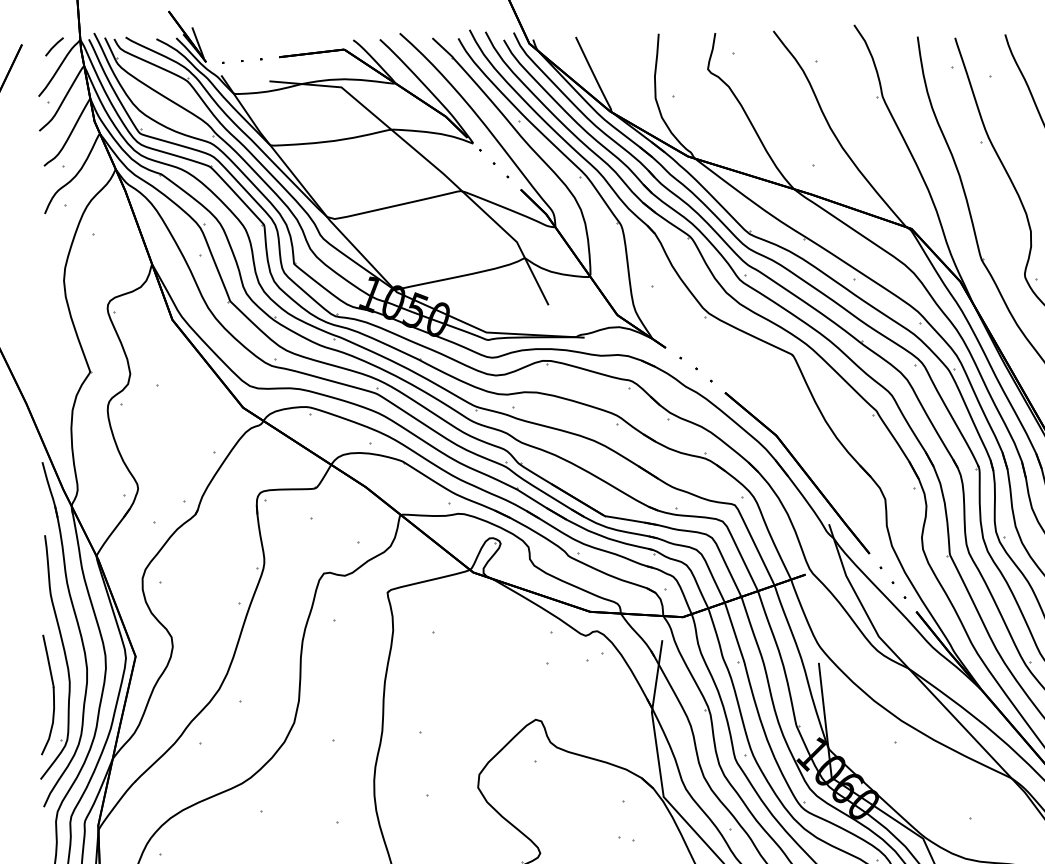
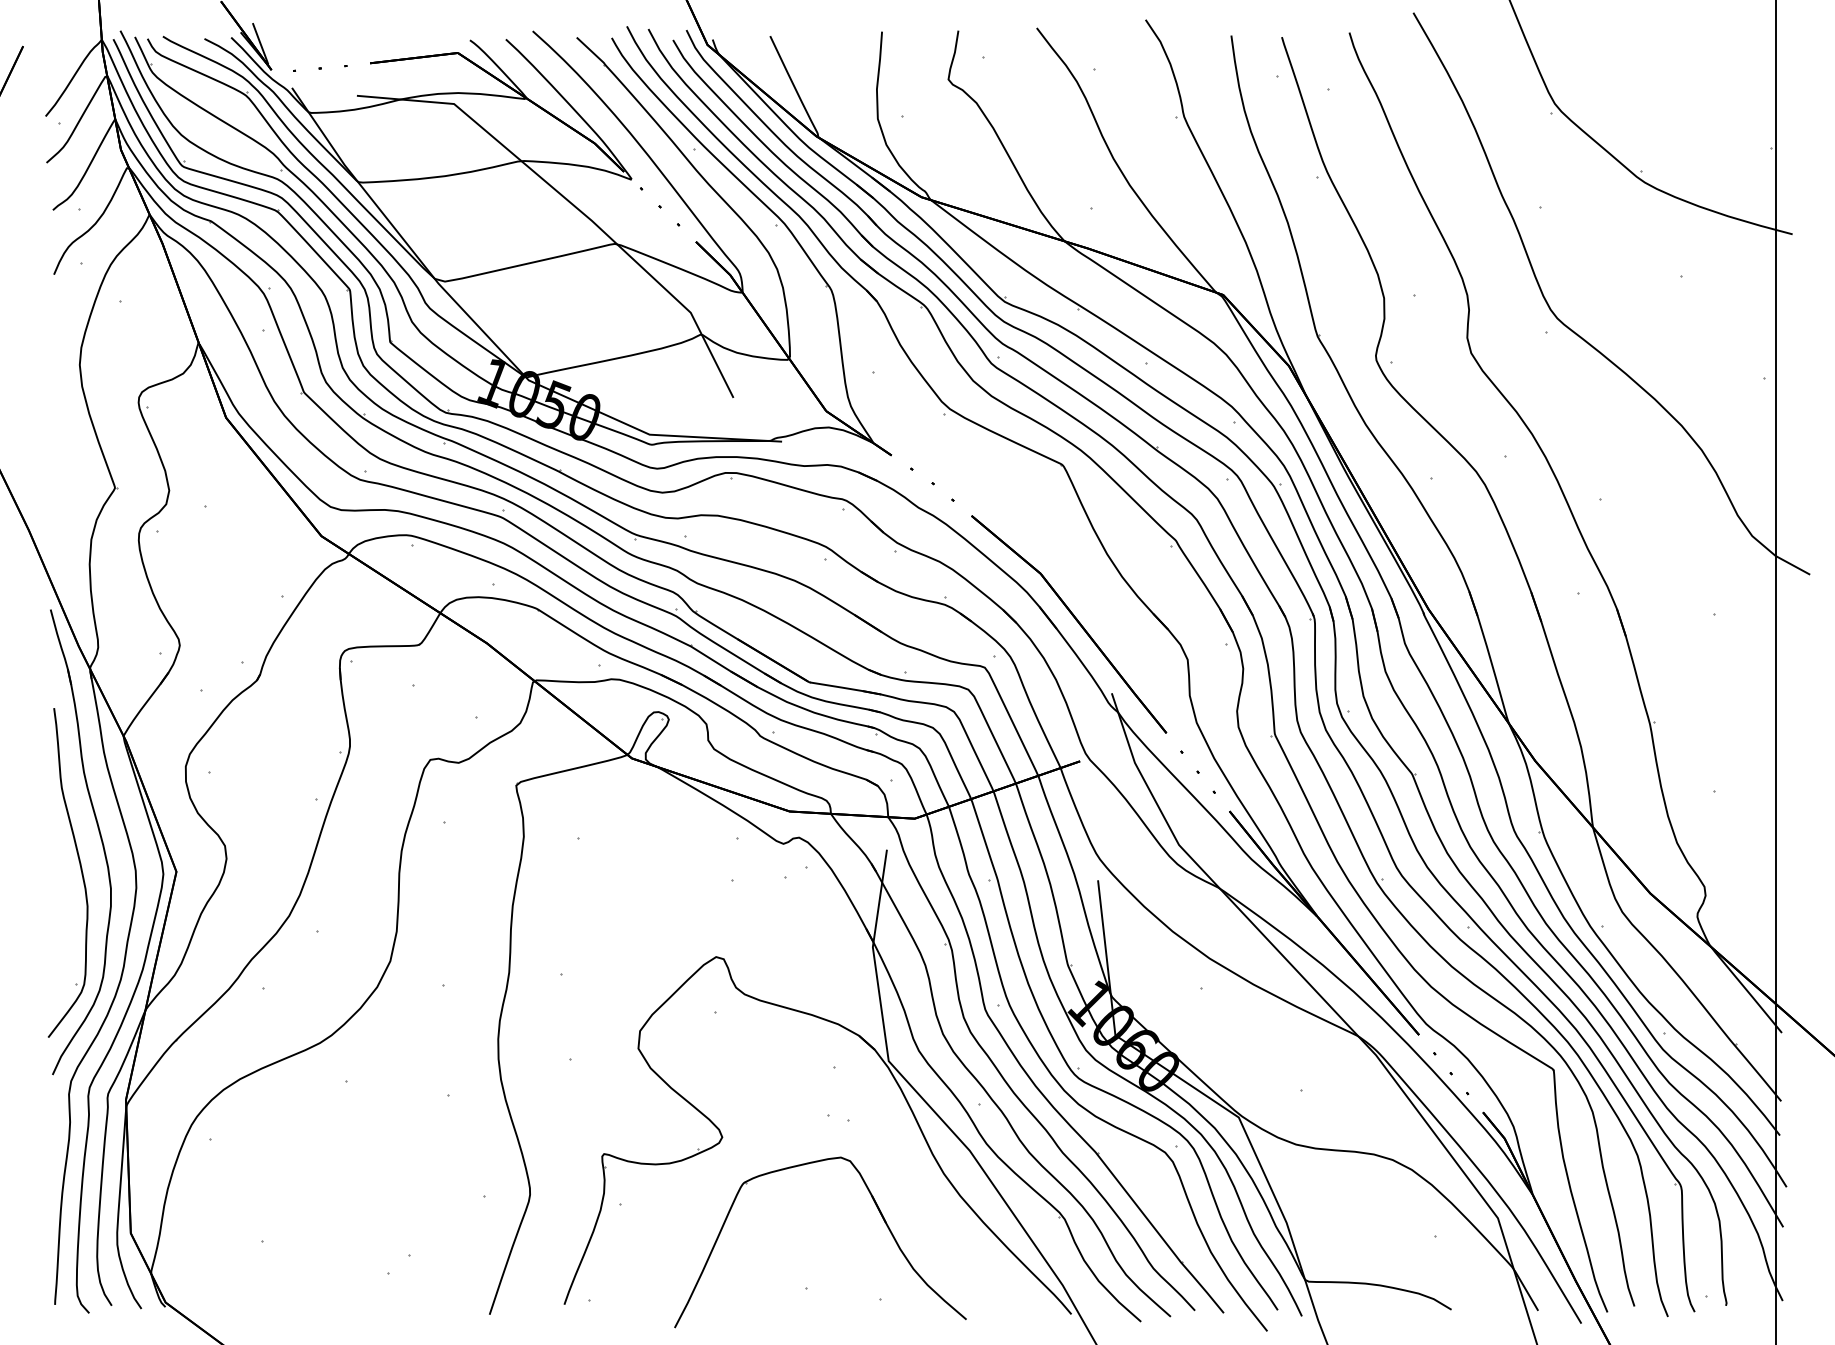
line: (54, 46) -> (66, 49), removed
part: (53, 694) -> (65, 923), removed

